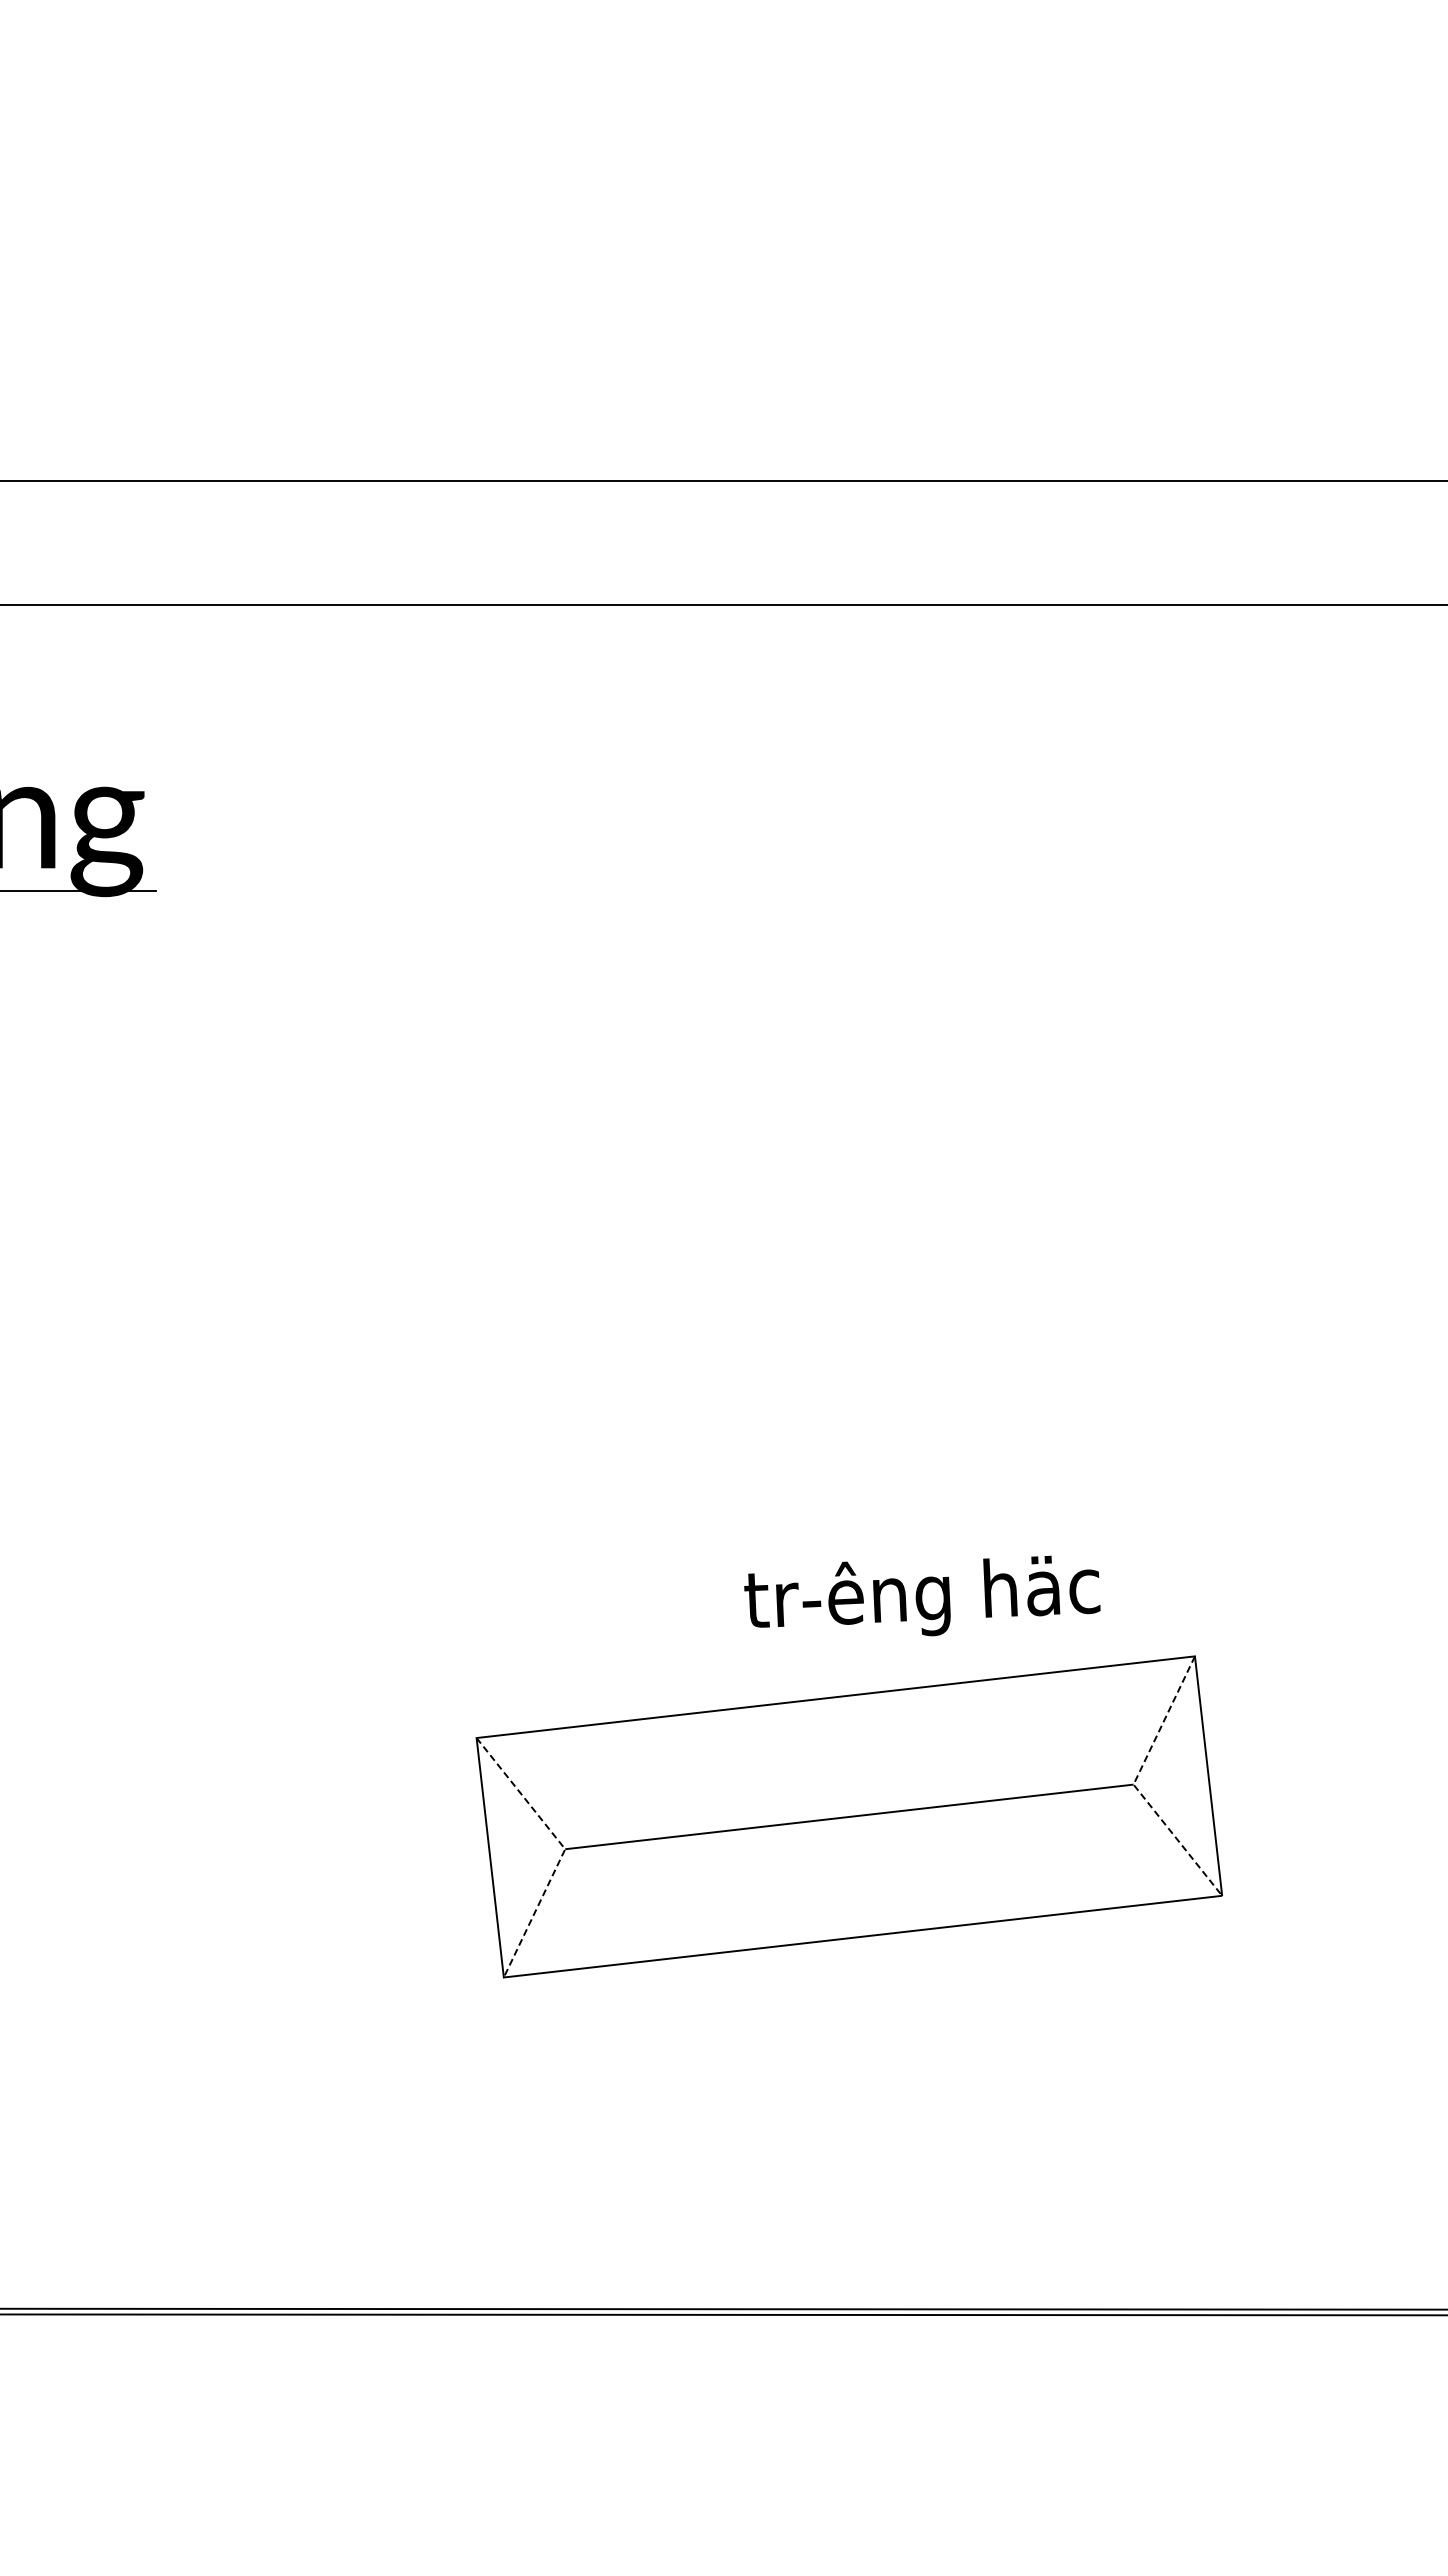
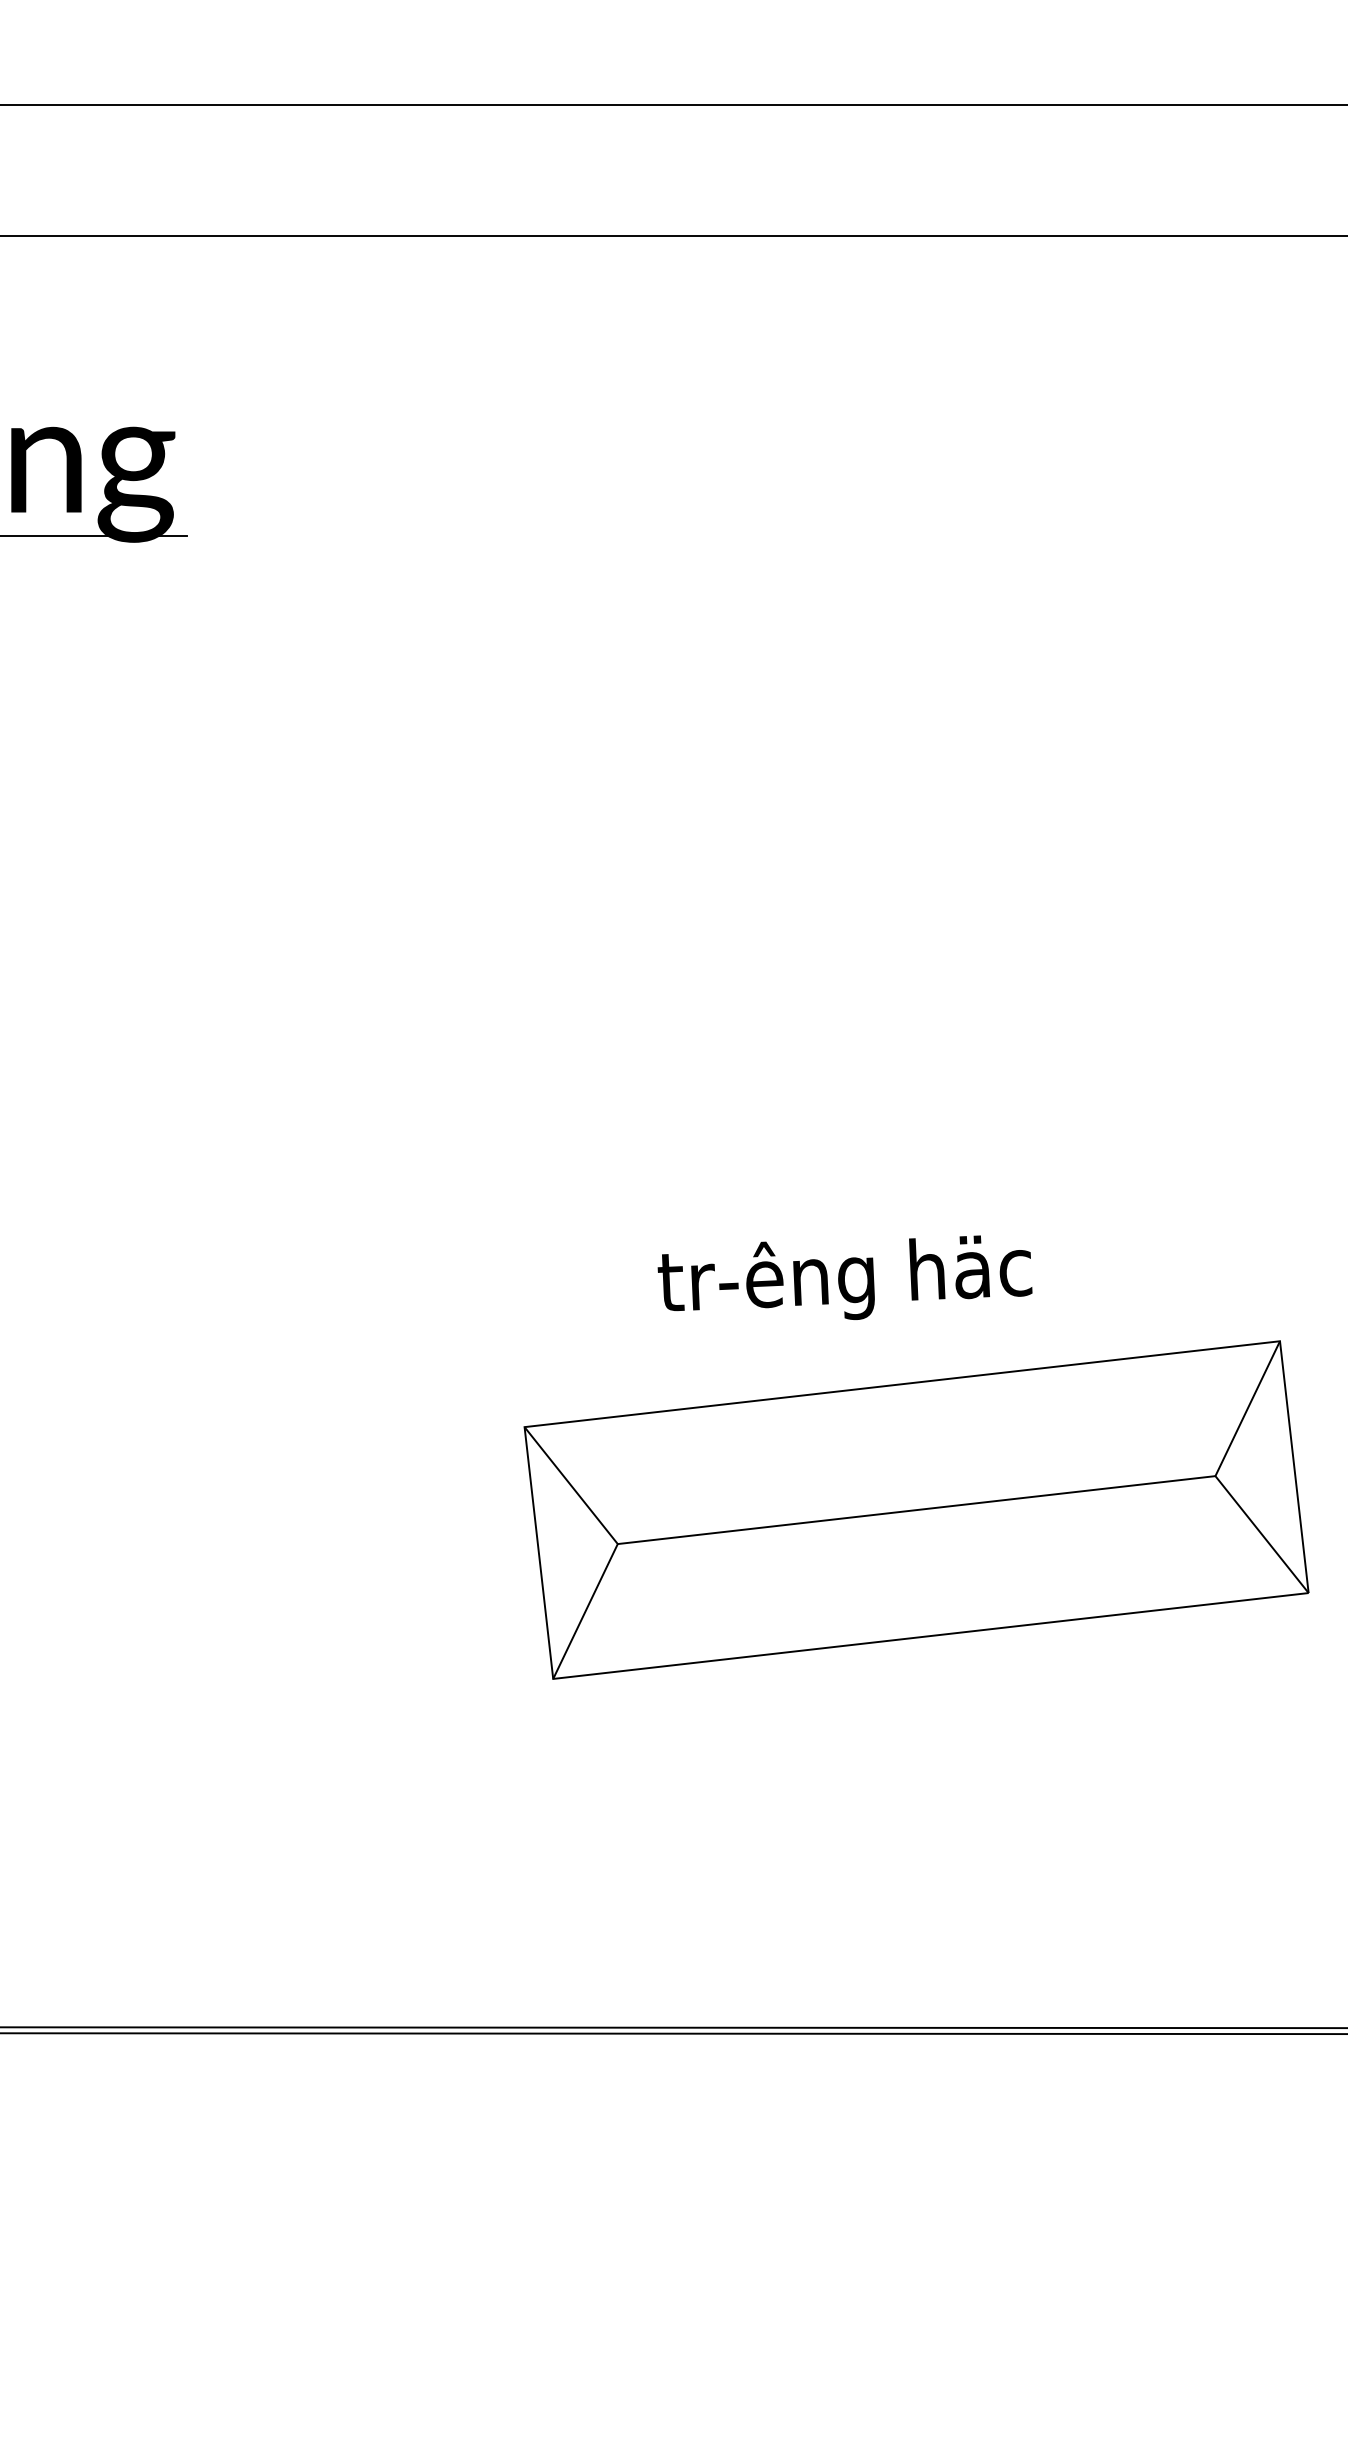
text: (922, 1595) -> (845, 1277), moved
line: (1133, 1784) -> (1215, 1475), dashed -> solid
line: (565, 1849) -> (618, 1544), dashed -> solid

